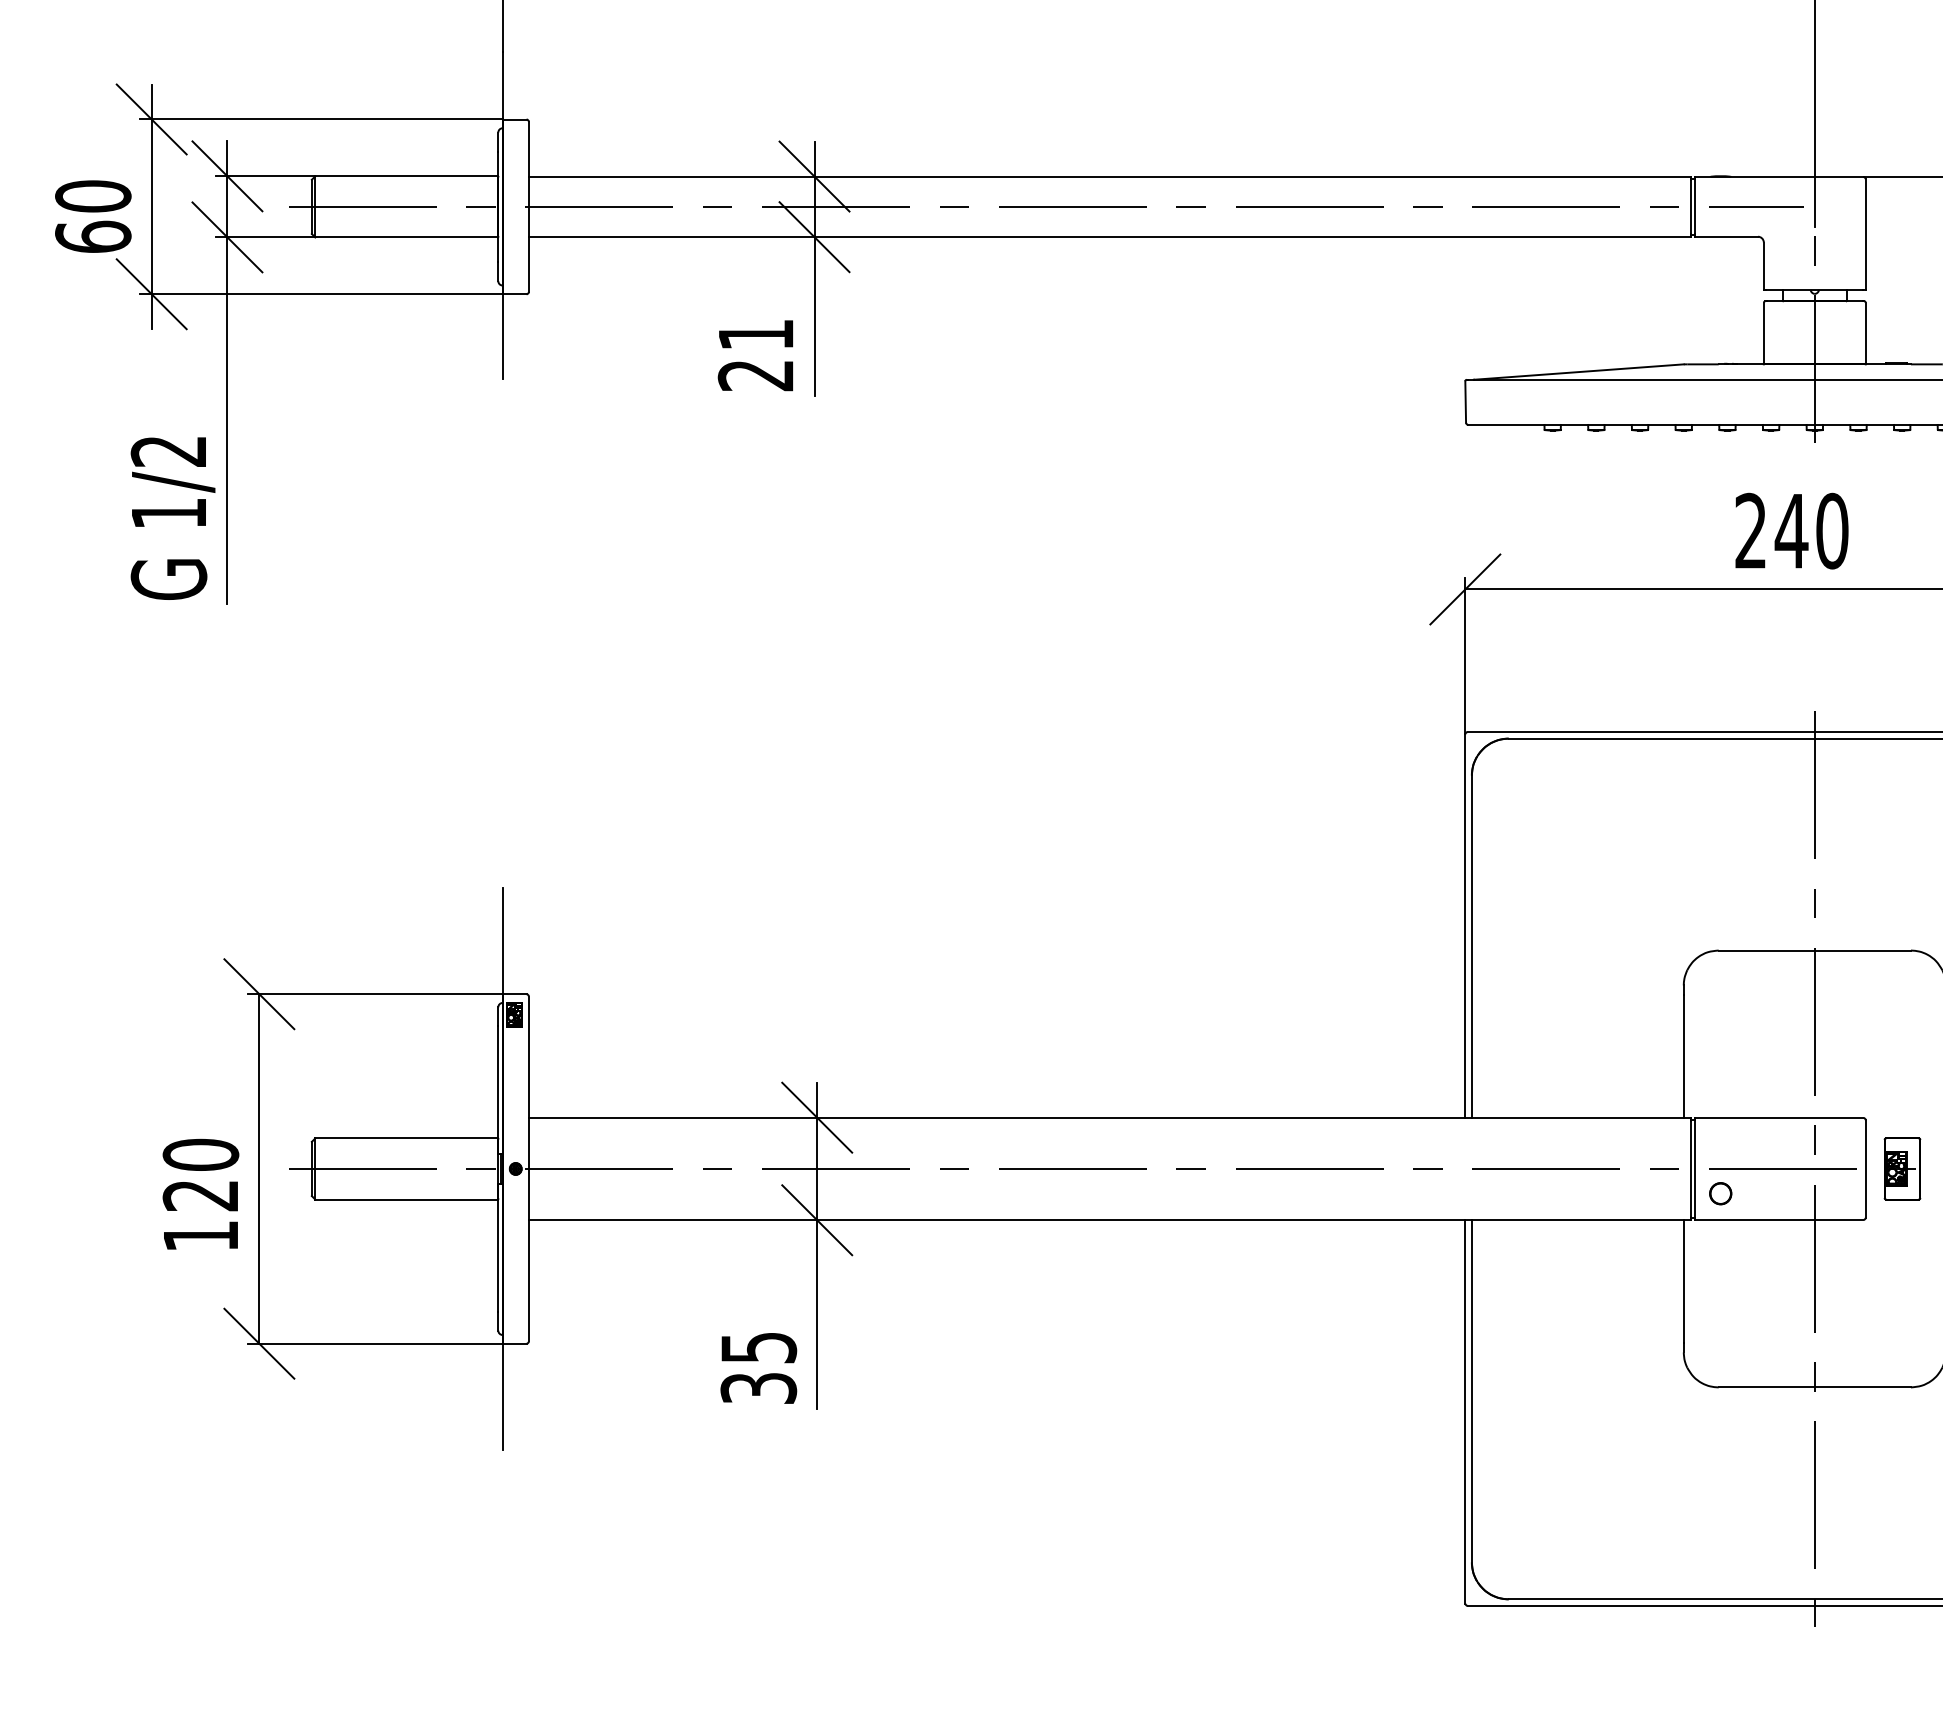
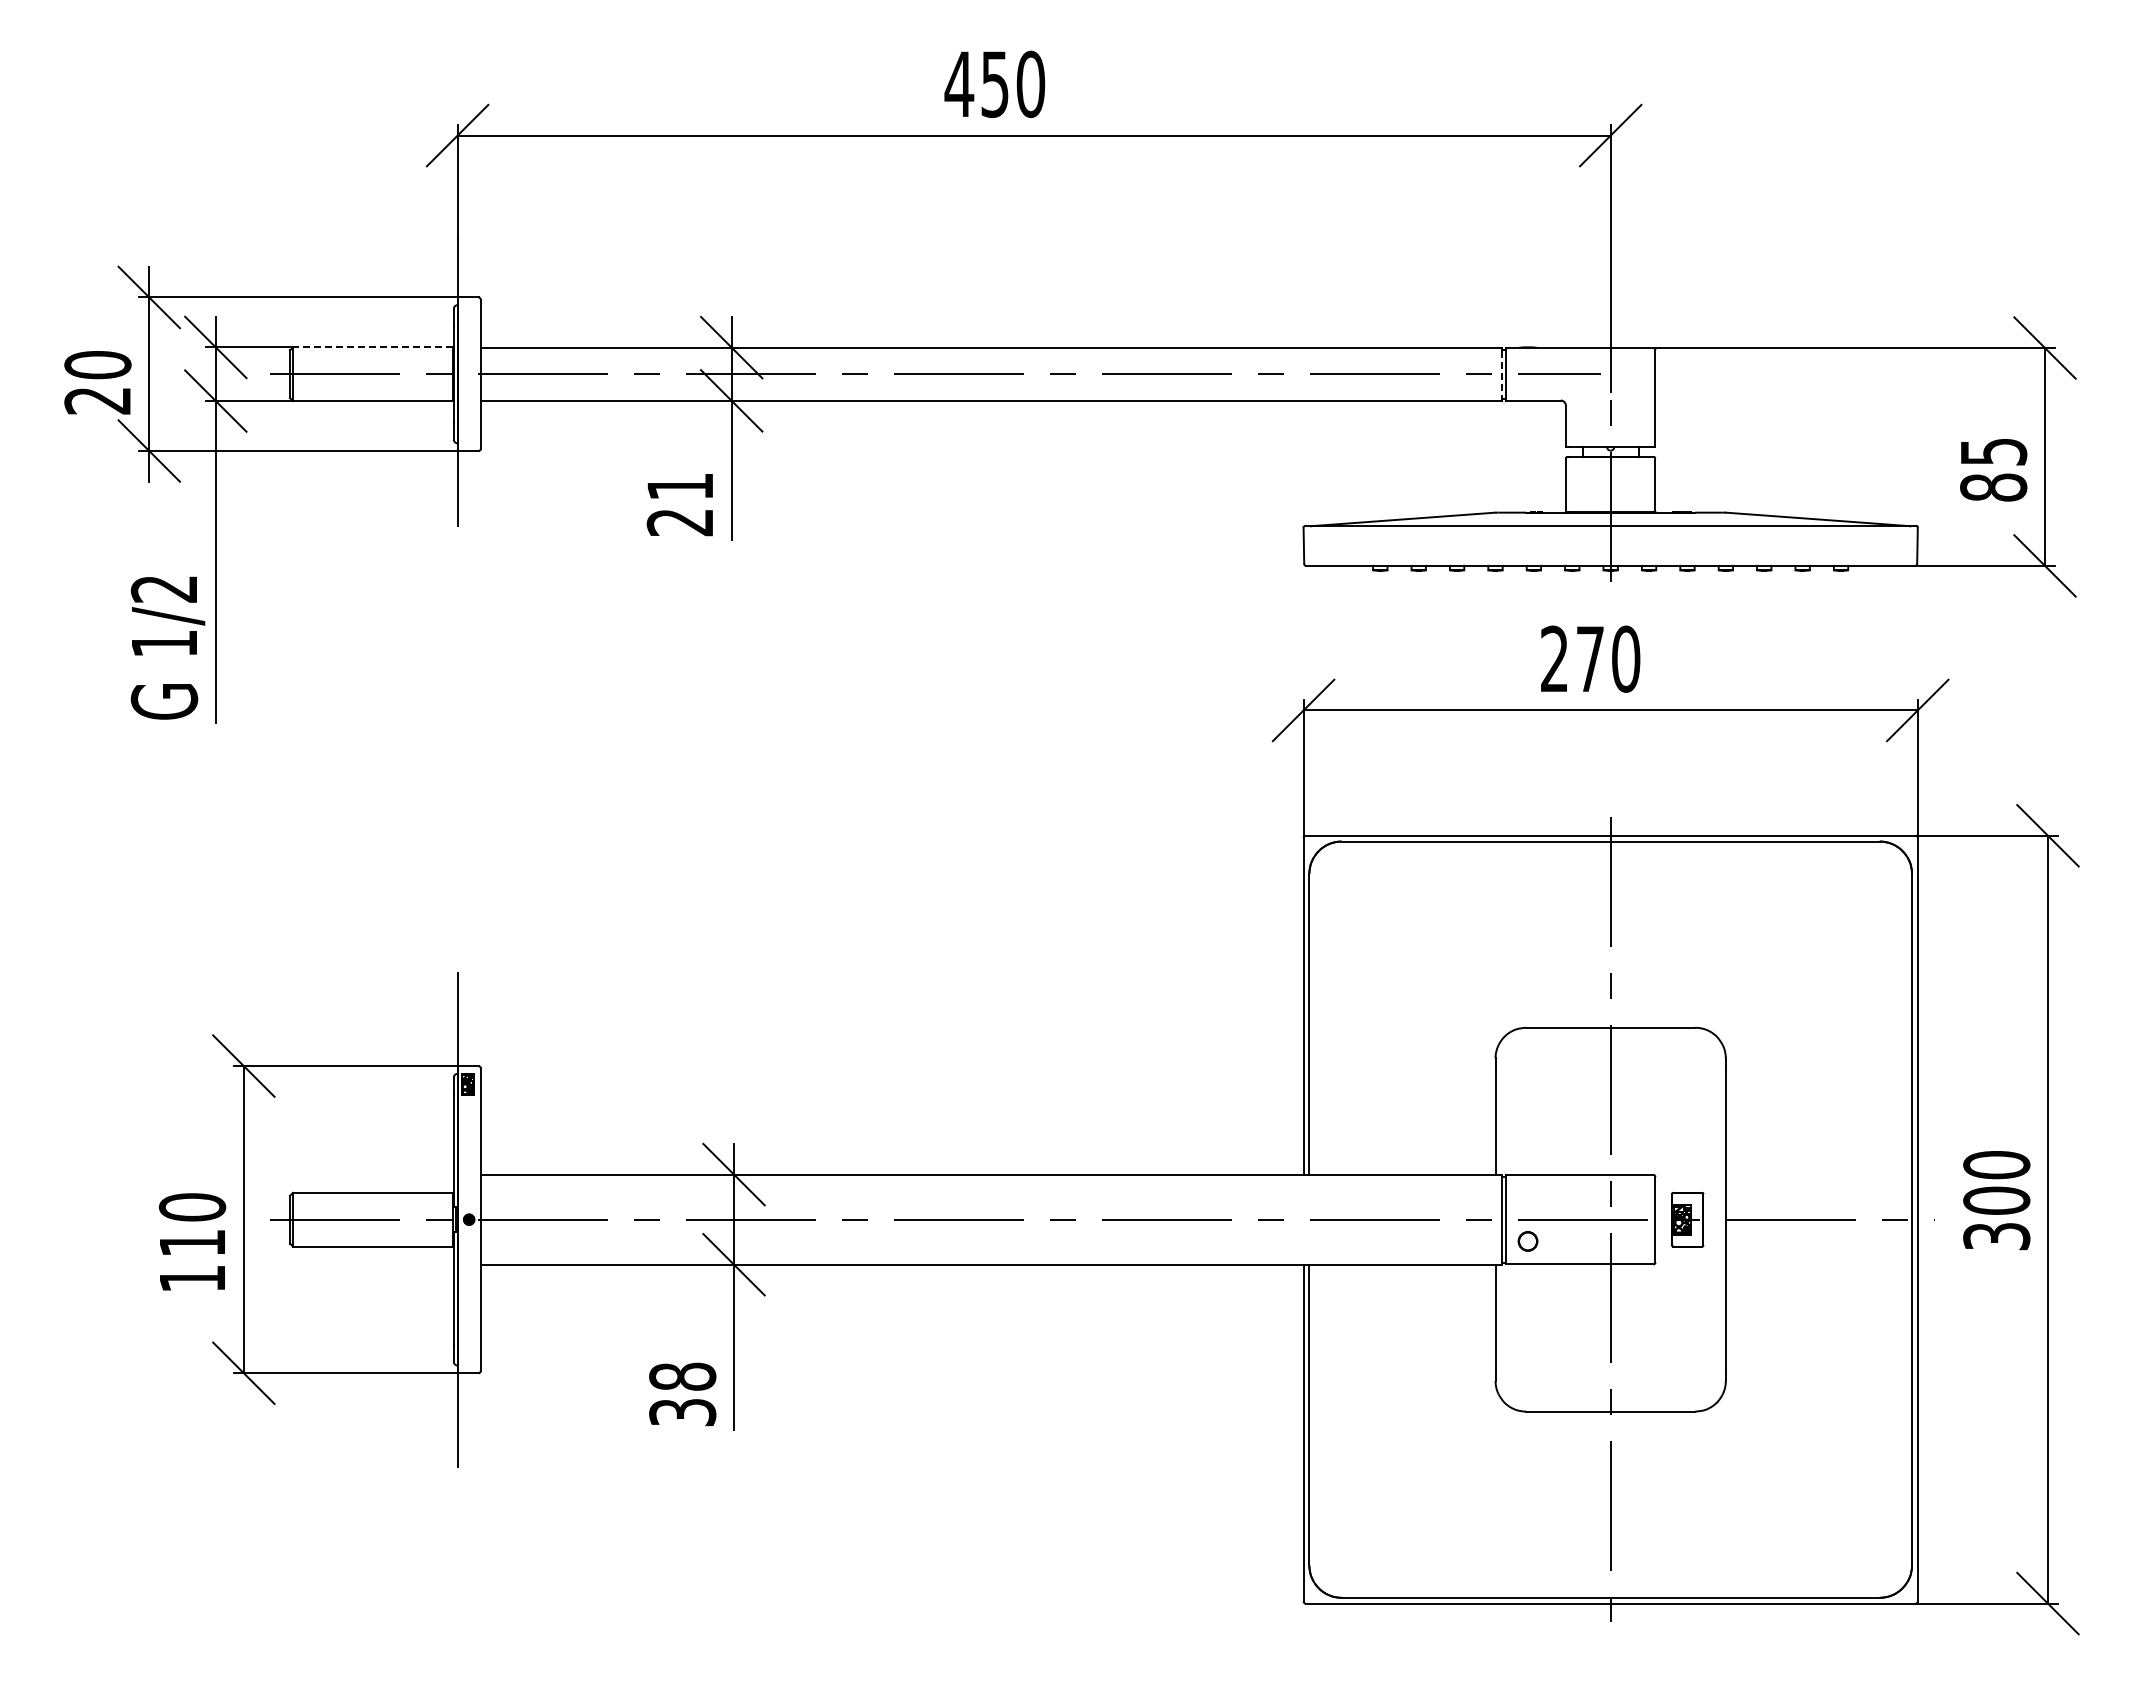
line: (405, 176) -> (372, 347), solid -> dashed
line: (1690, 207) -> (1501, 374), solid -> dashed
text: (92, 236) -> (97, 400), 60 -> 20
text: (1791, 530) -> (1590, 658), 240 -> 270
text: (199, 1196) -> (191, 1243), 120 -> 110
text: (758, 1347) -> (682, 1376), 35 -> 38

